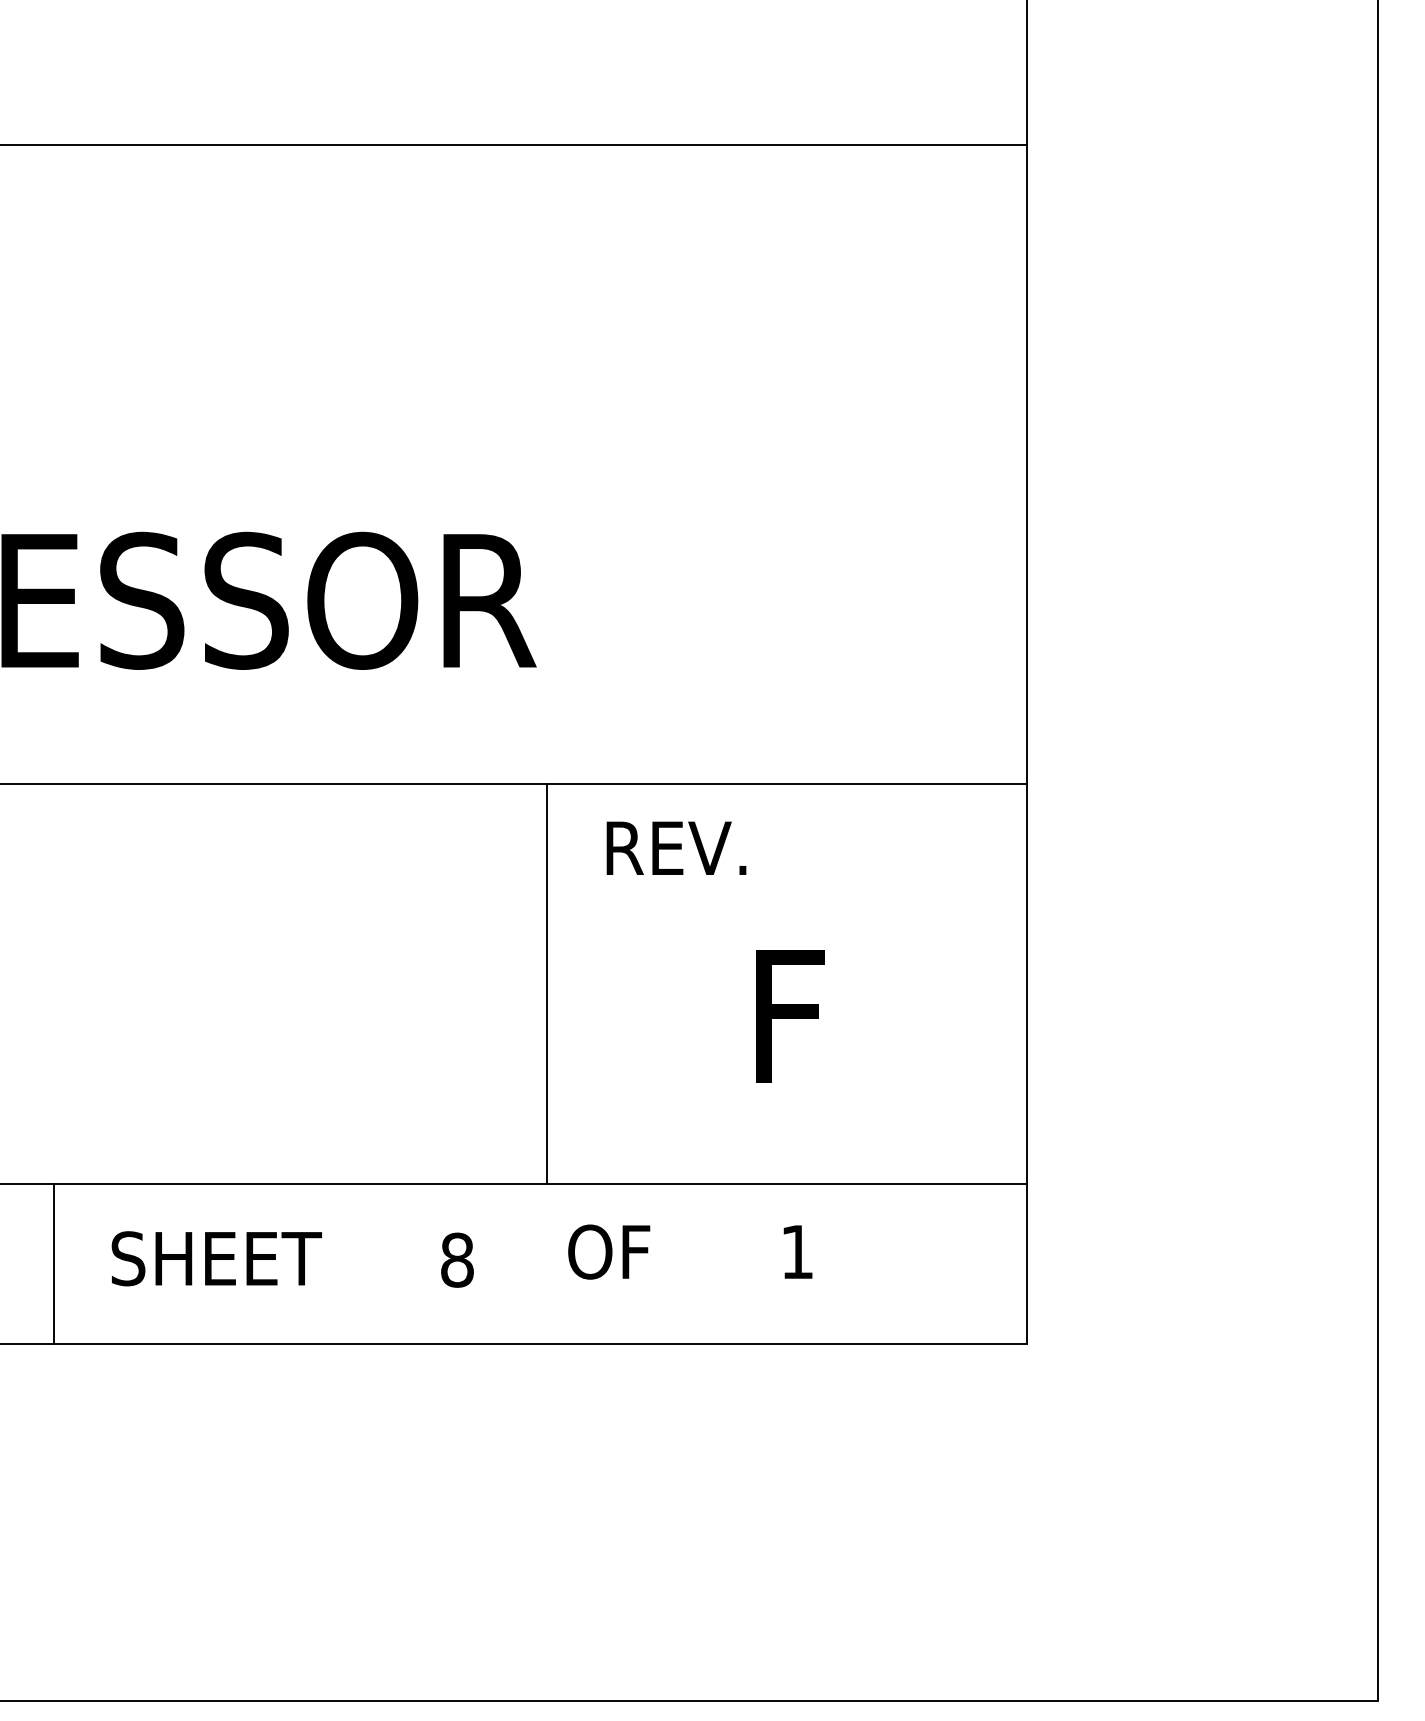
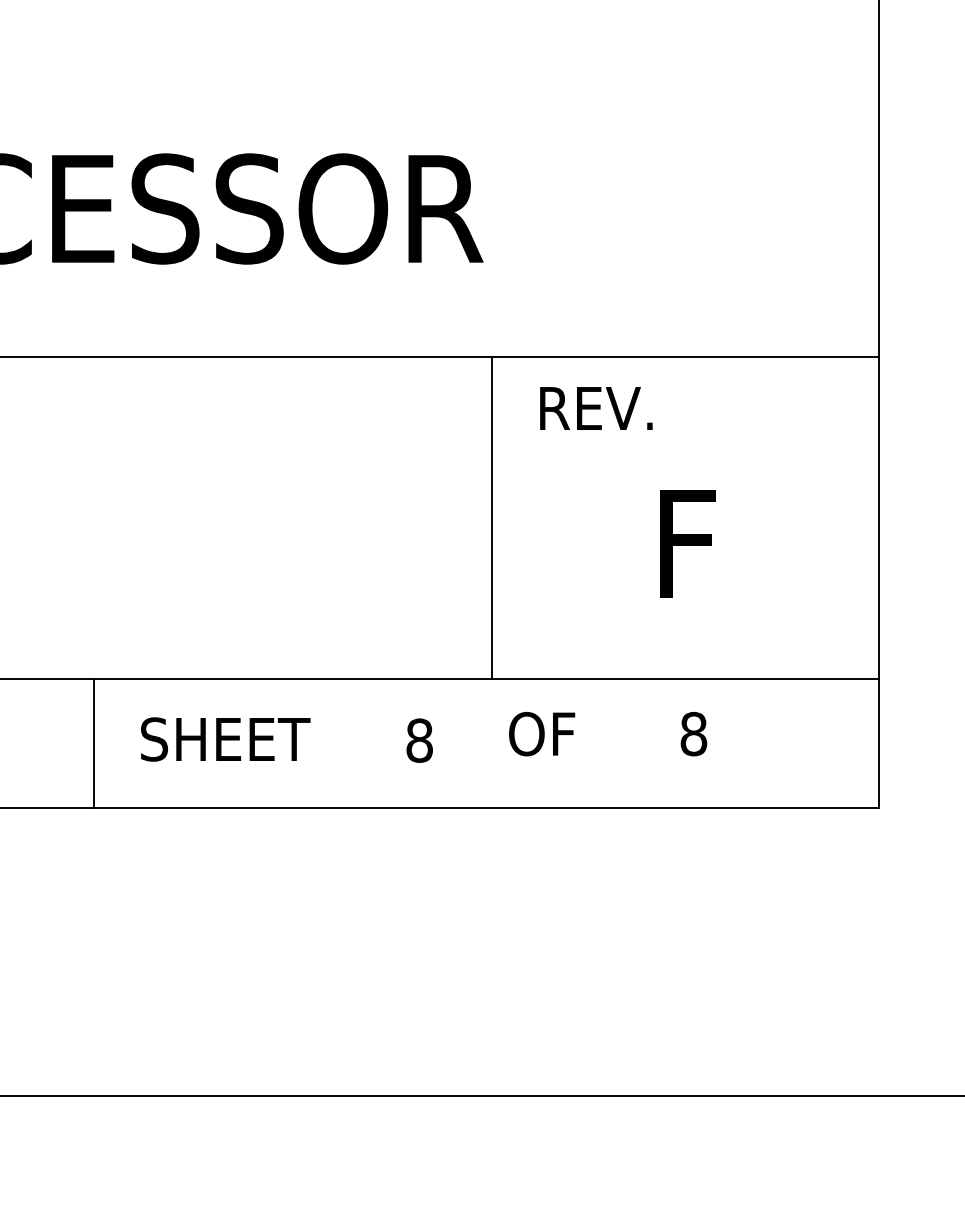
text: (797, 1251) -> (693, 733), 1 -> 8

